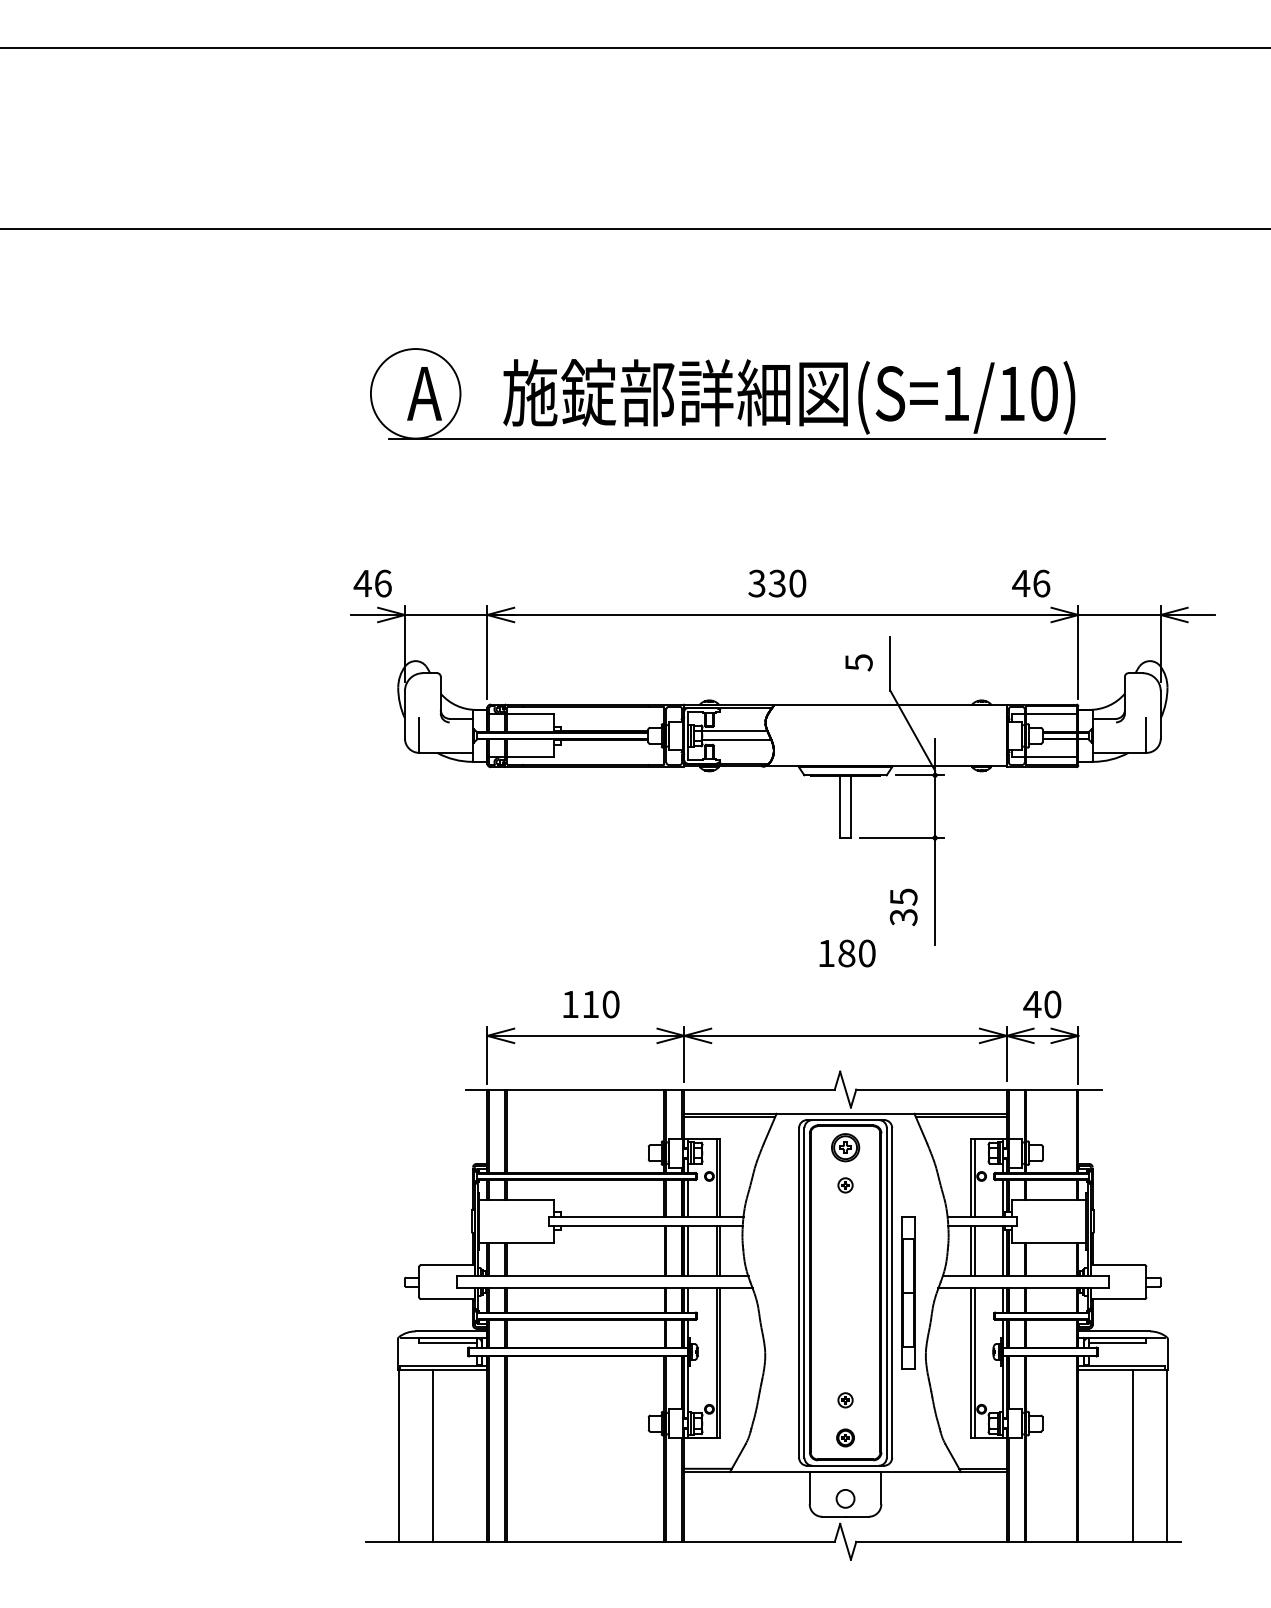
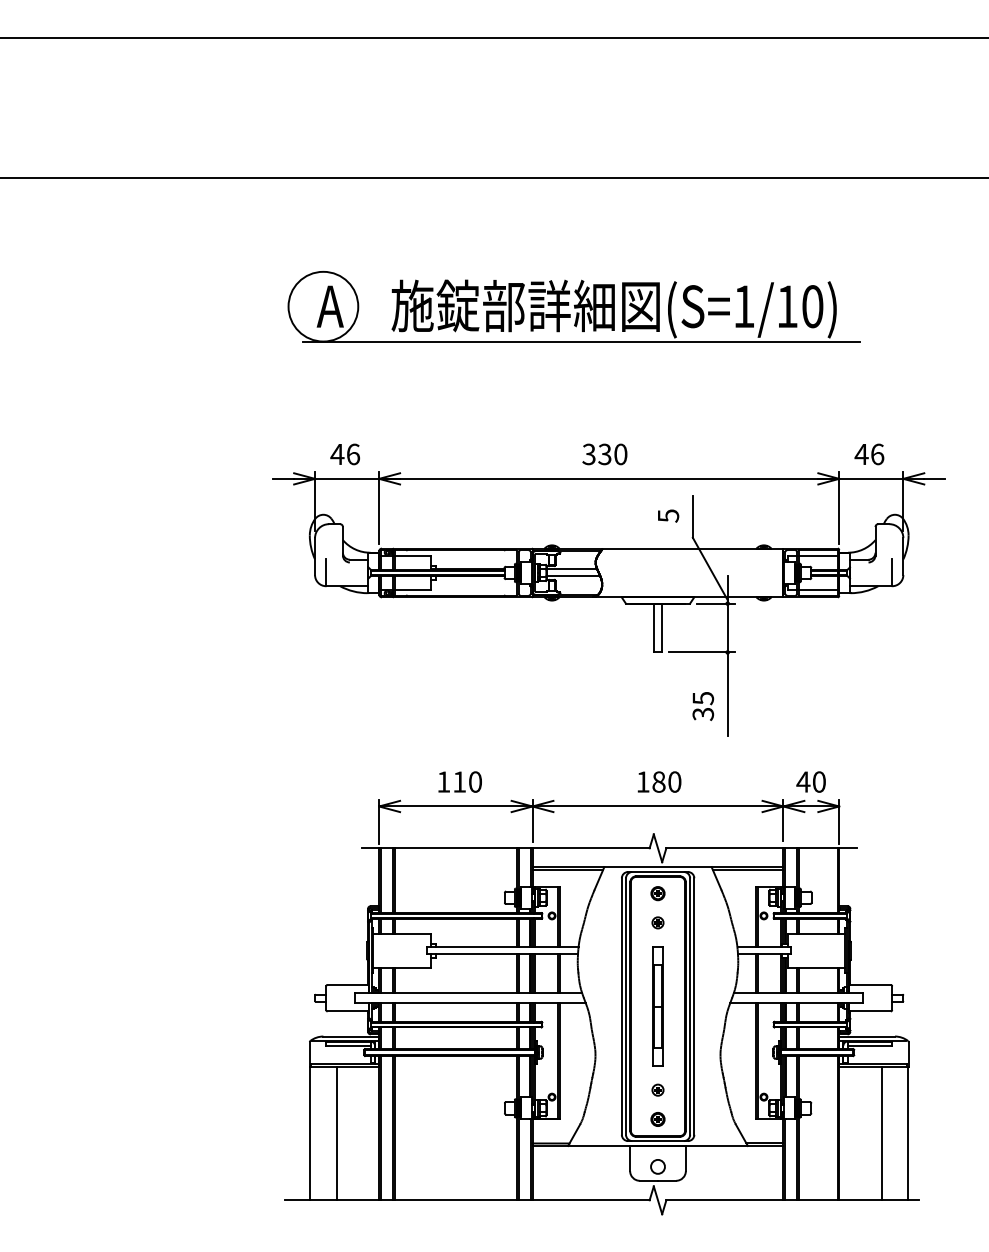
text: (372, 583) -> (345, 454), moved
text: (1031, 583) -> (869, 454), moved
text: (847, 953) -> (659, 782), moved
part: (845, 1147) -> (657, 893), size x0.62
part: (908, 1292) -> (657, 1006), moved

